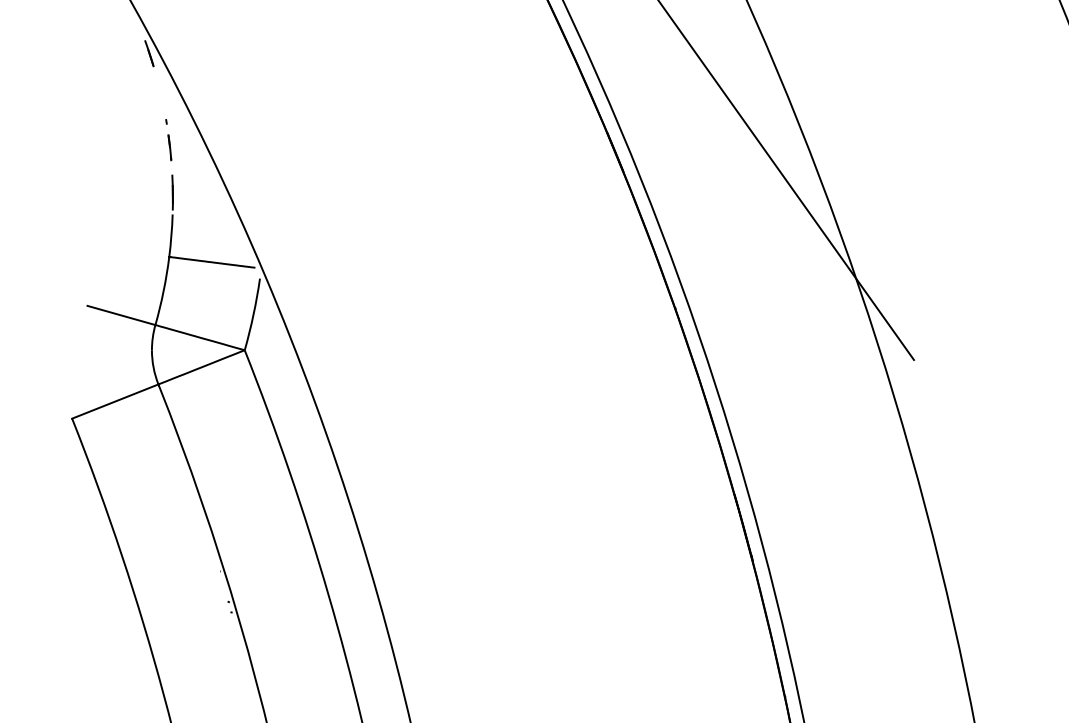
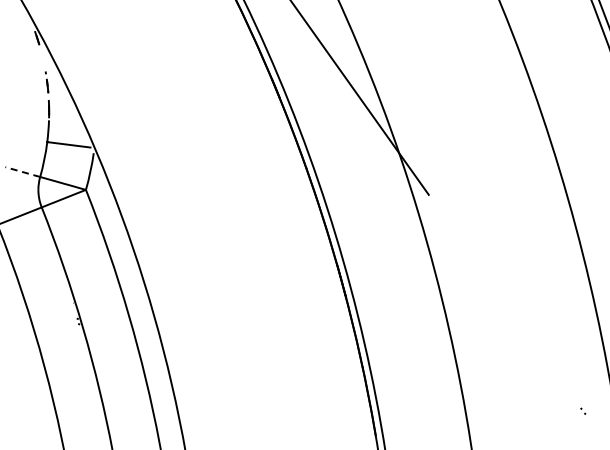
line: (120, 314) -> (22, 171), solid -> dashed

